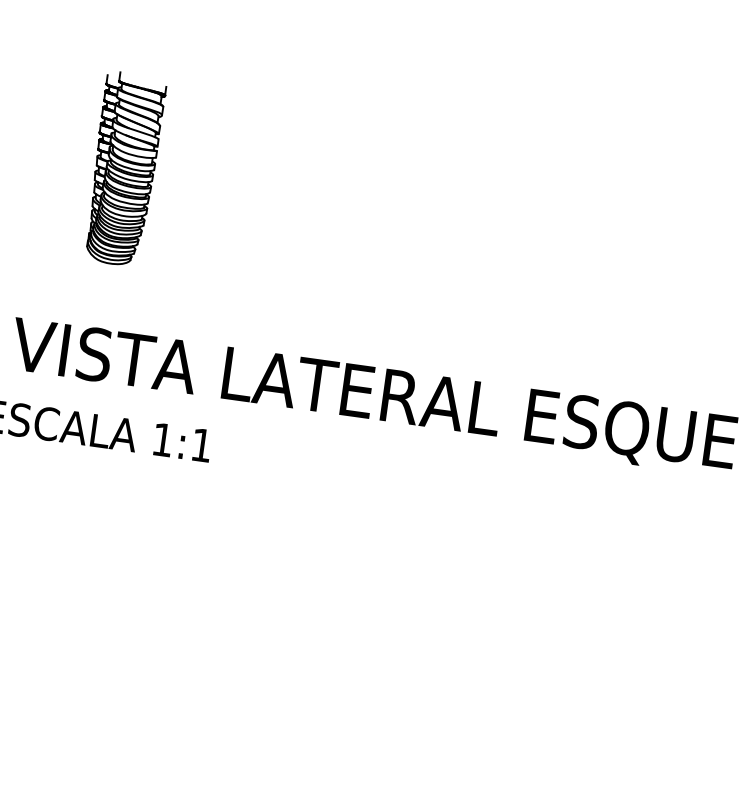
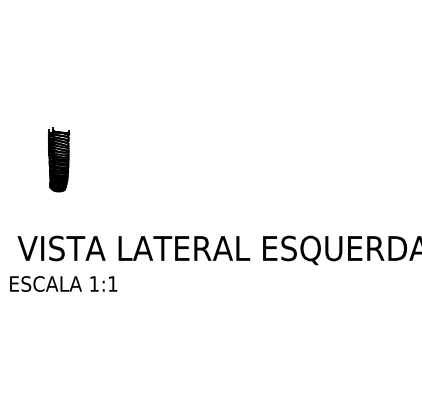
part: (123, 168) -> (58, 159), size x0.7

